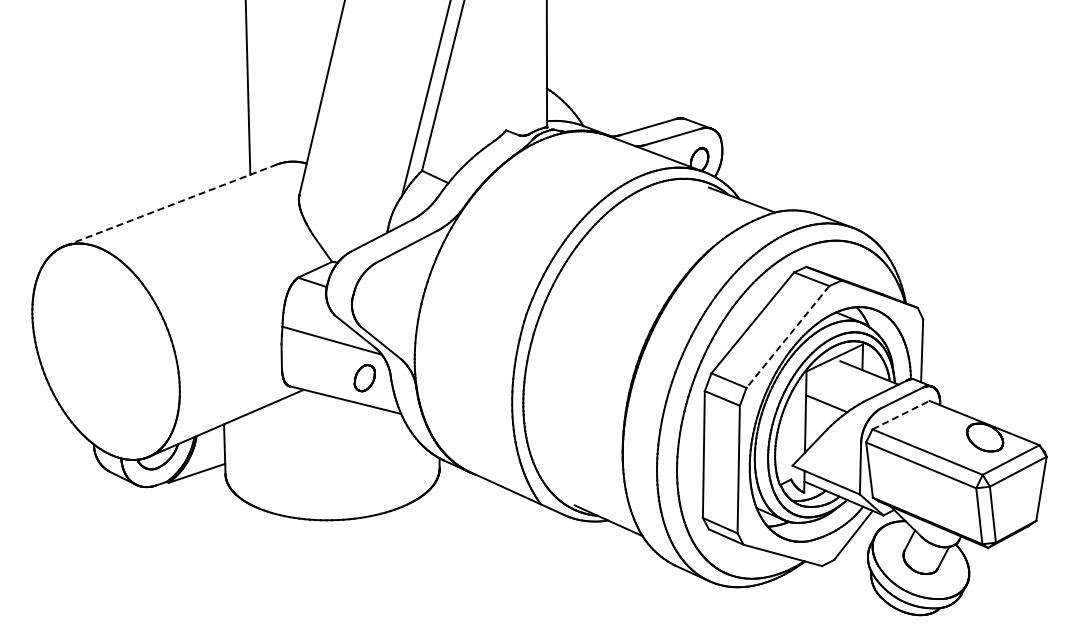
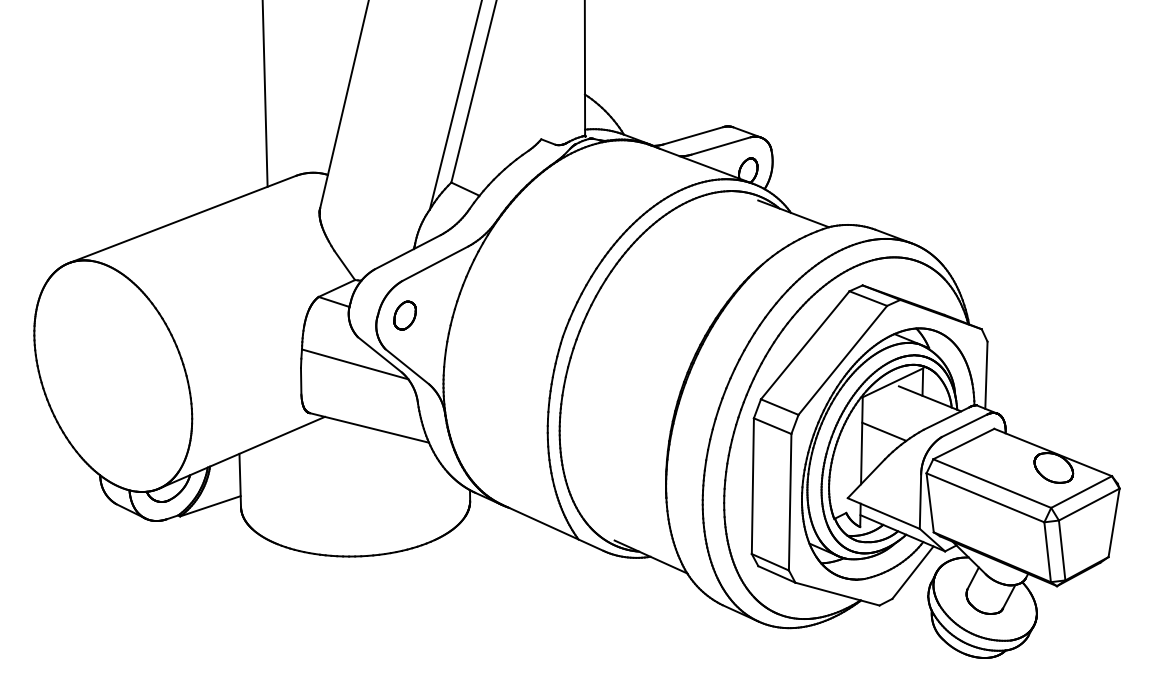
line: (171, 205) -> (183, 219), dashed -> solid
line: (787, 337) -> (842, 360), dashed -> solid
part: (364, 378) -> (404, 315), moved
line: (901, 415) -> (964, 444), dashed -> solid

